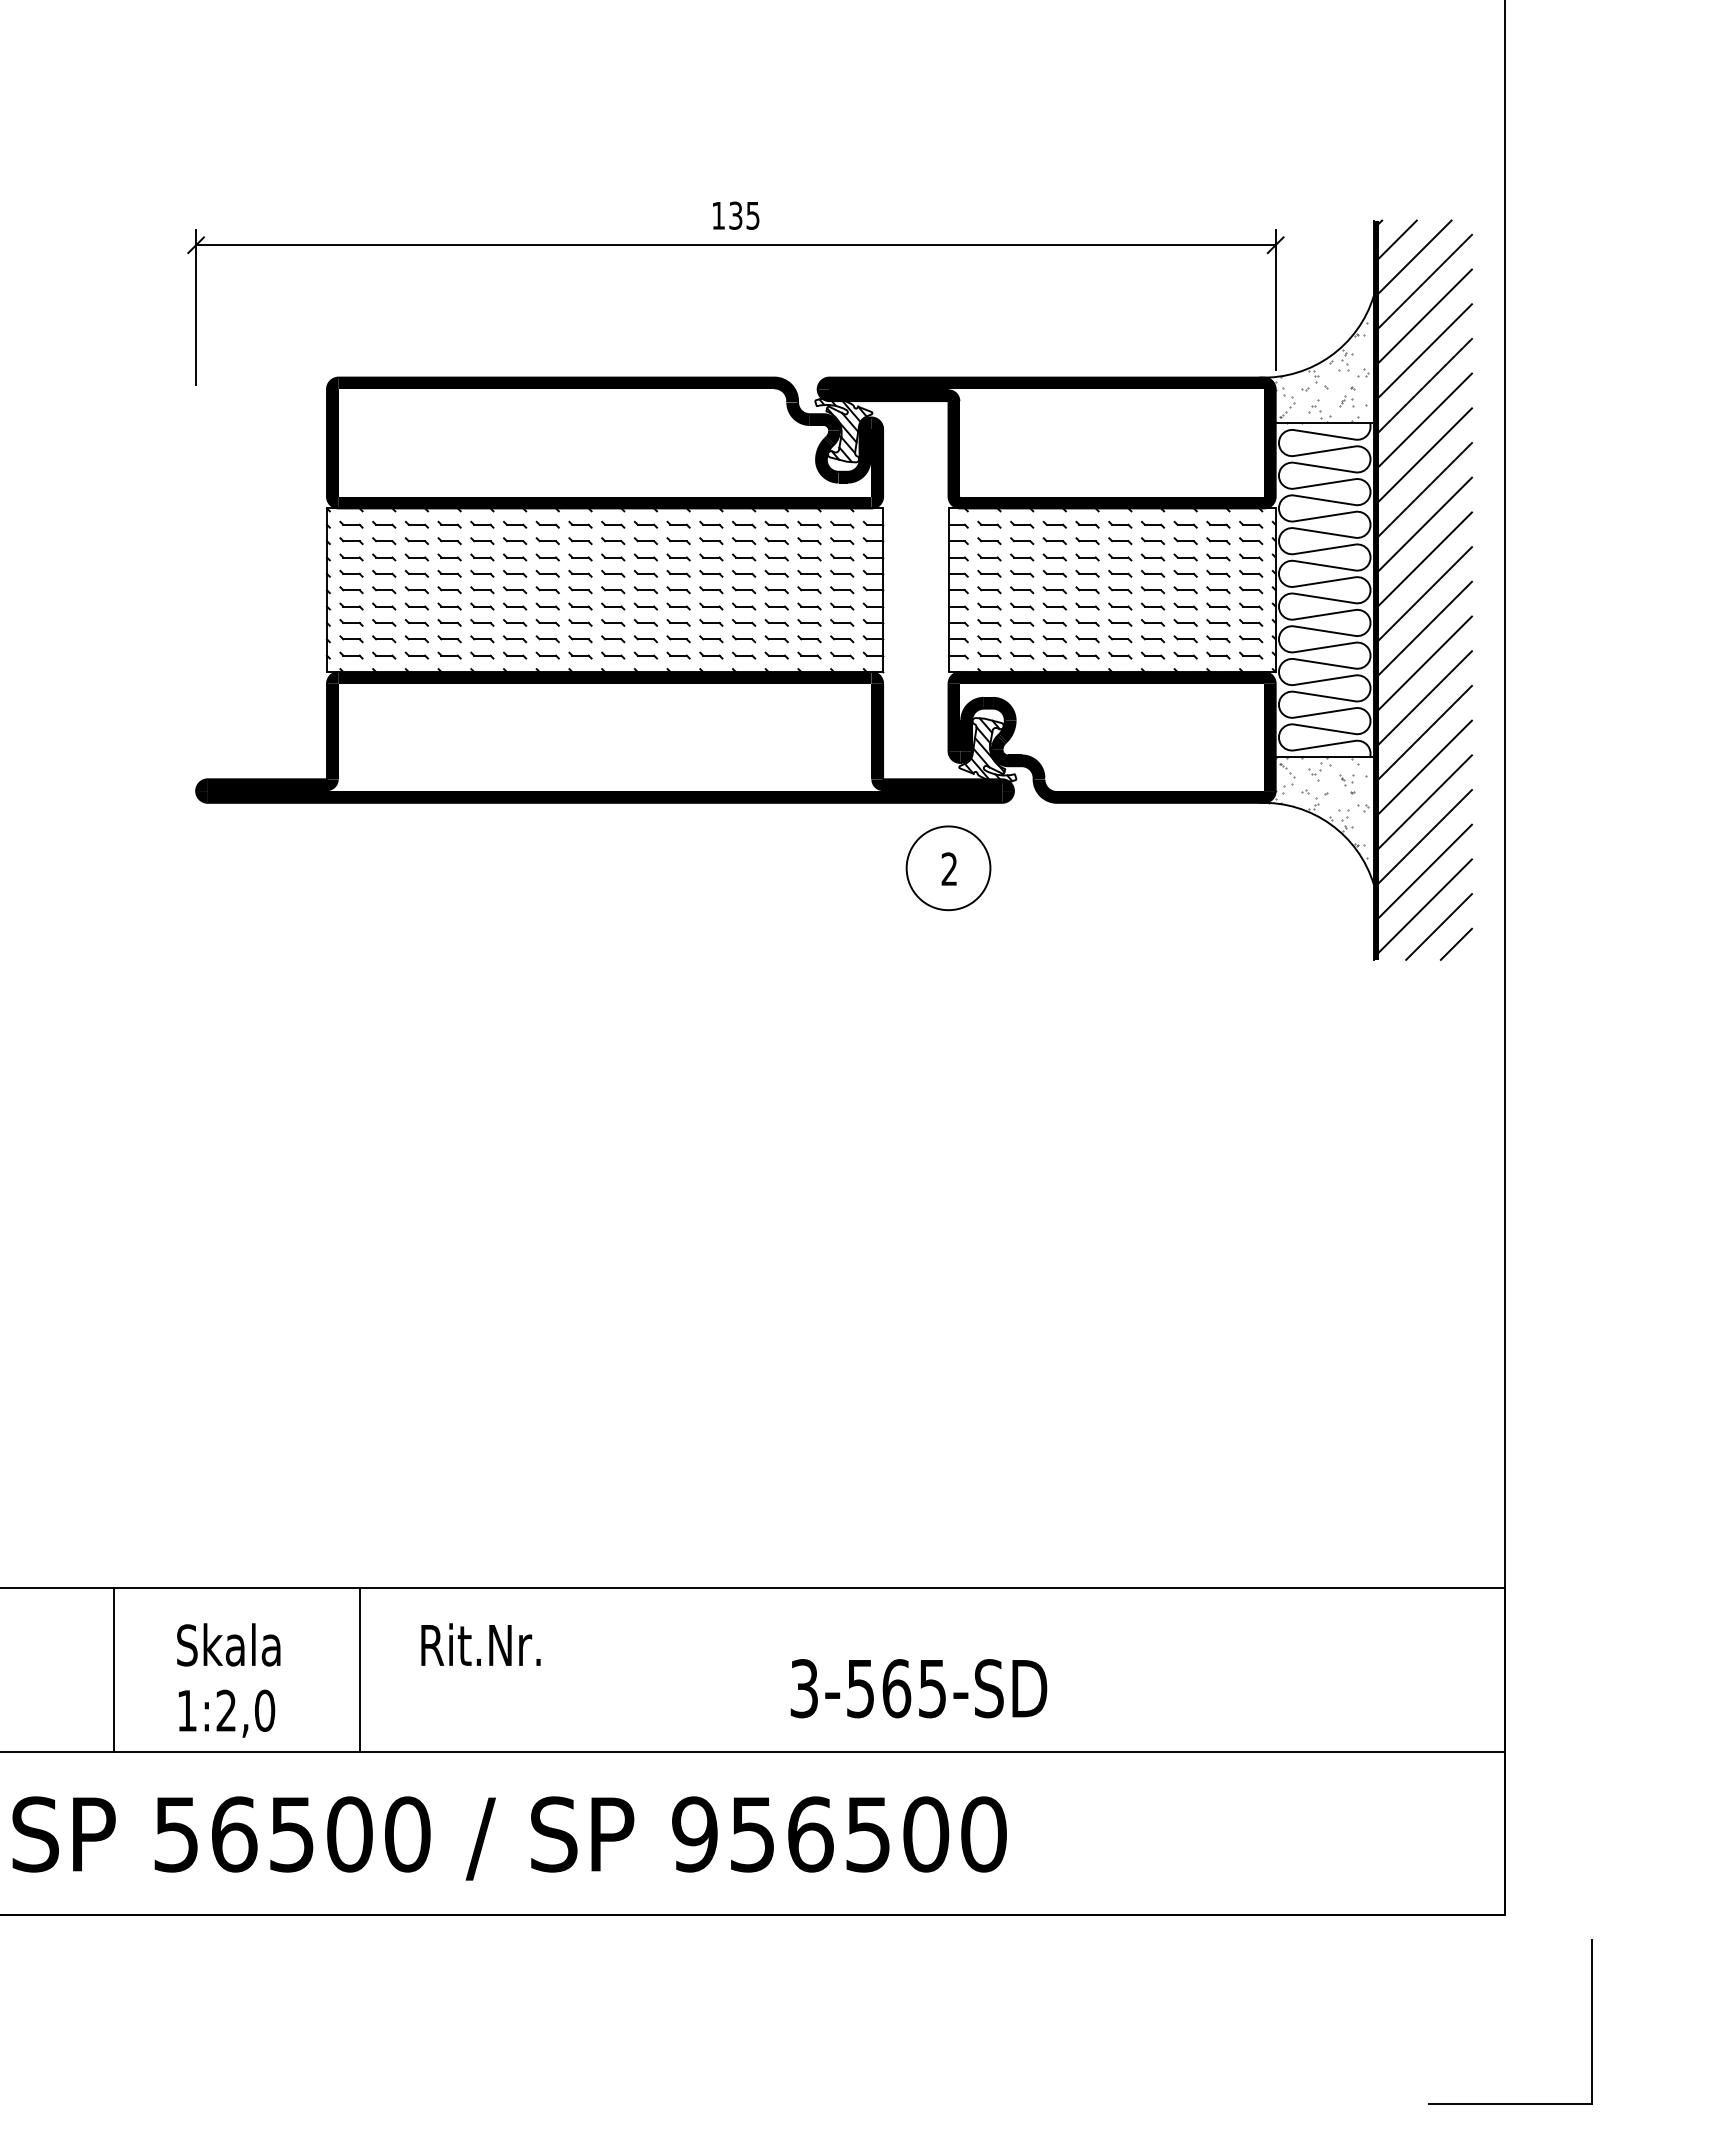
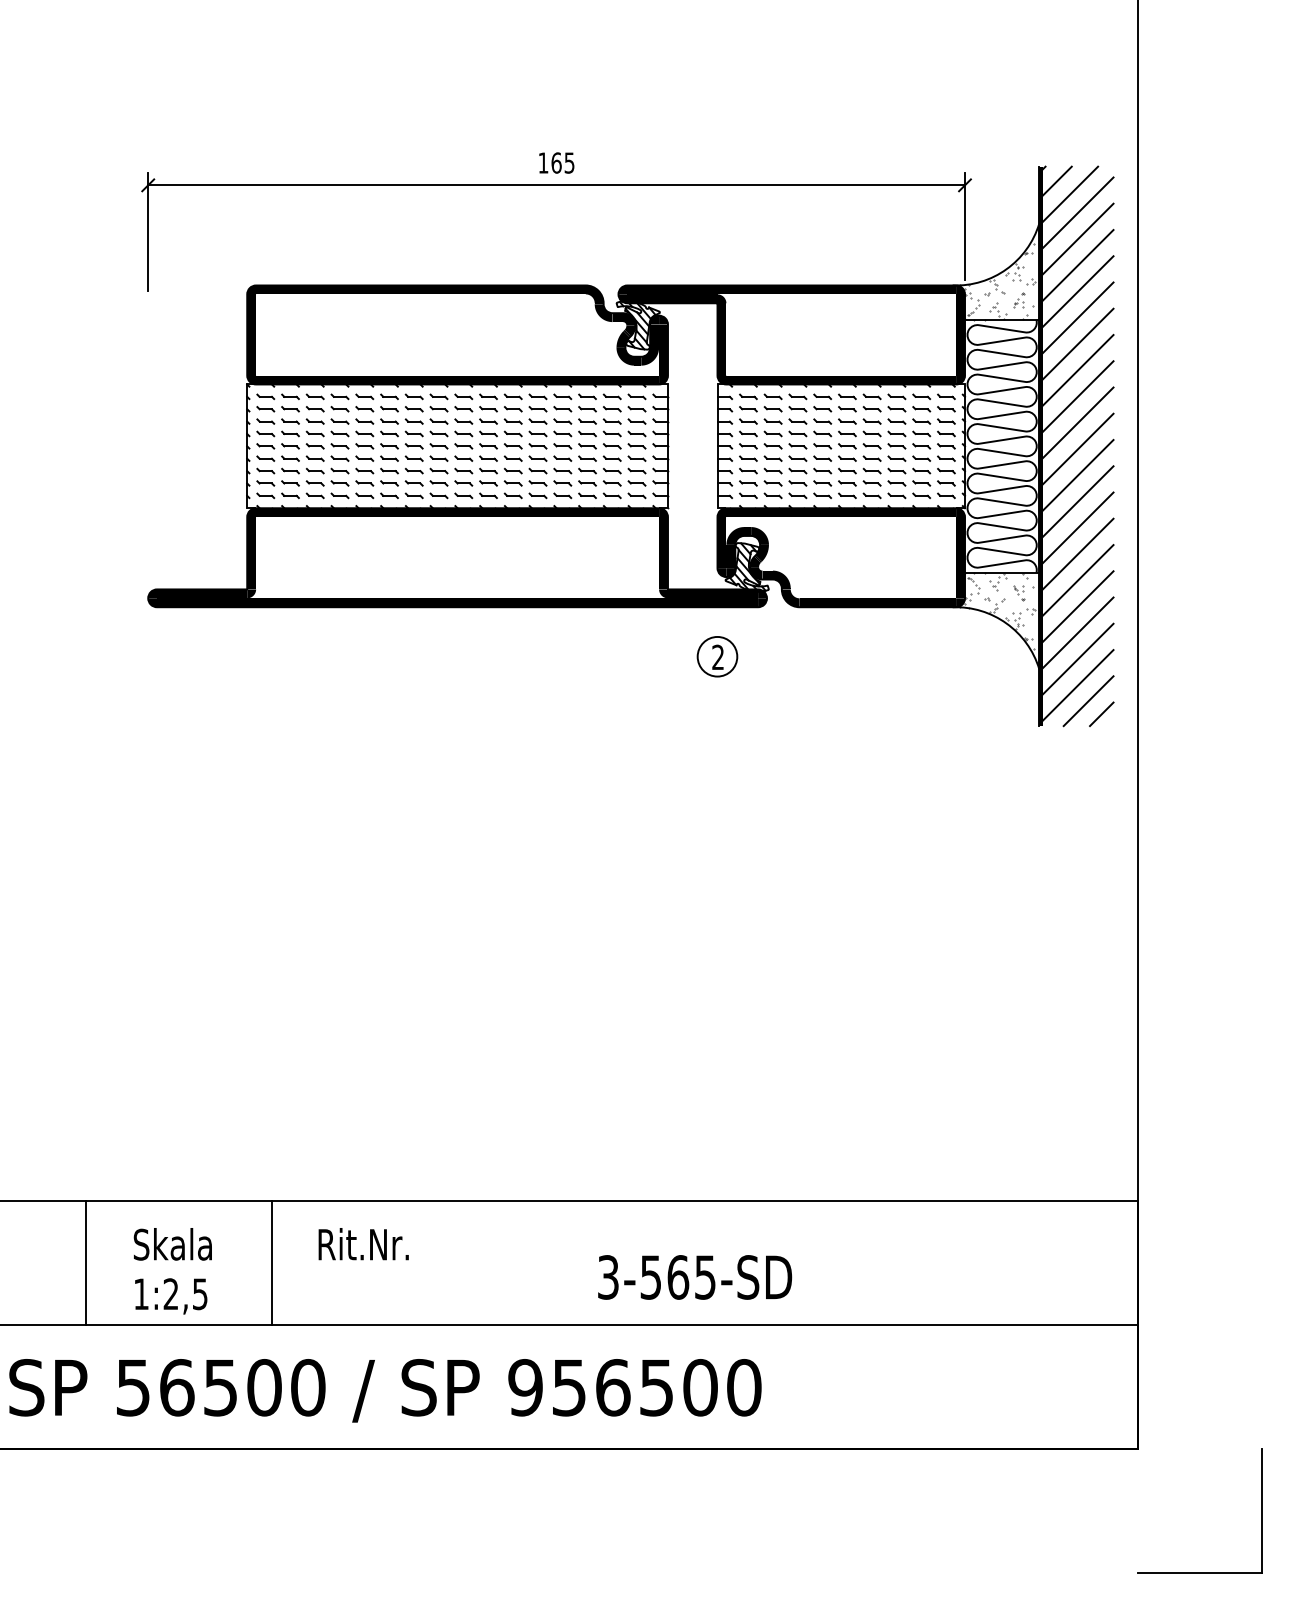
text: (735, 215) -> (556, 162), 135 -> 165
circle: (948, 868) -> (717, 656), size x0.62
text: (264, 1710) -> (199, 1293), 1:2,0 -> 1:2,5
part: (1591, 2021) -> (1261, 1510), moved

